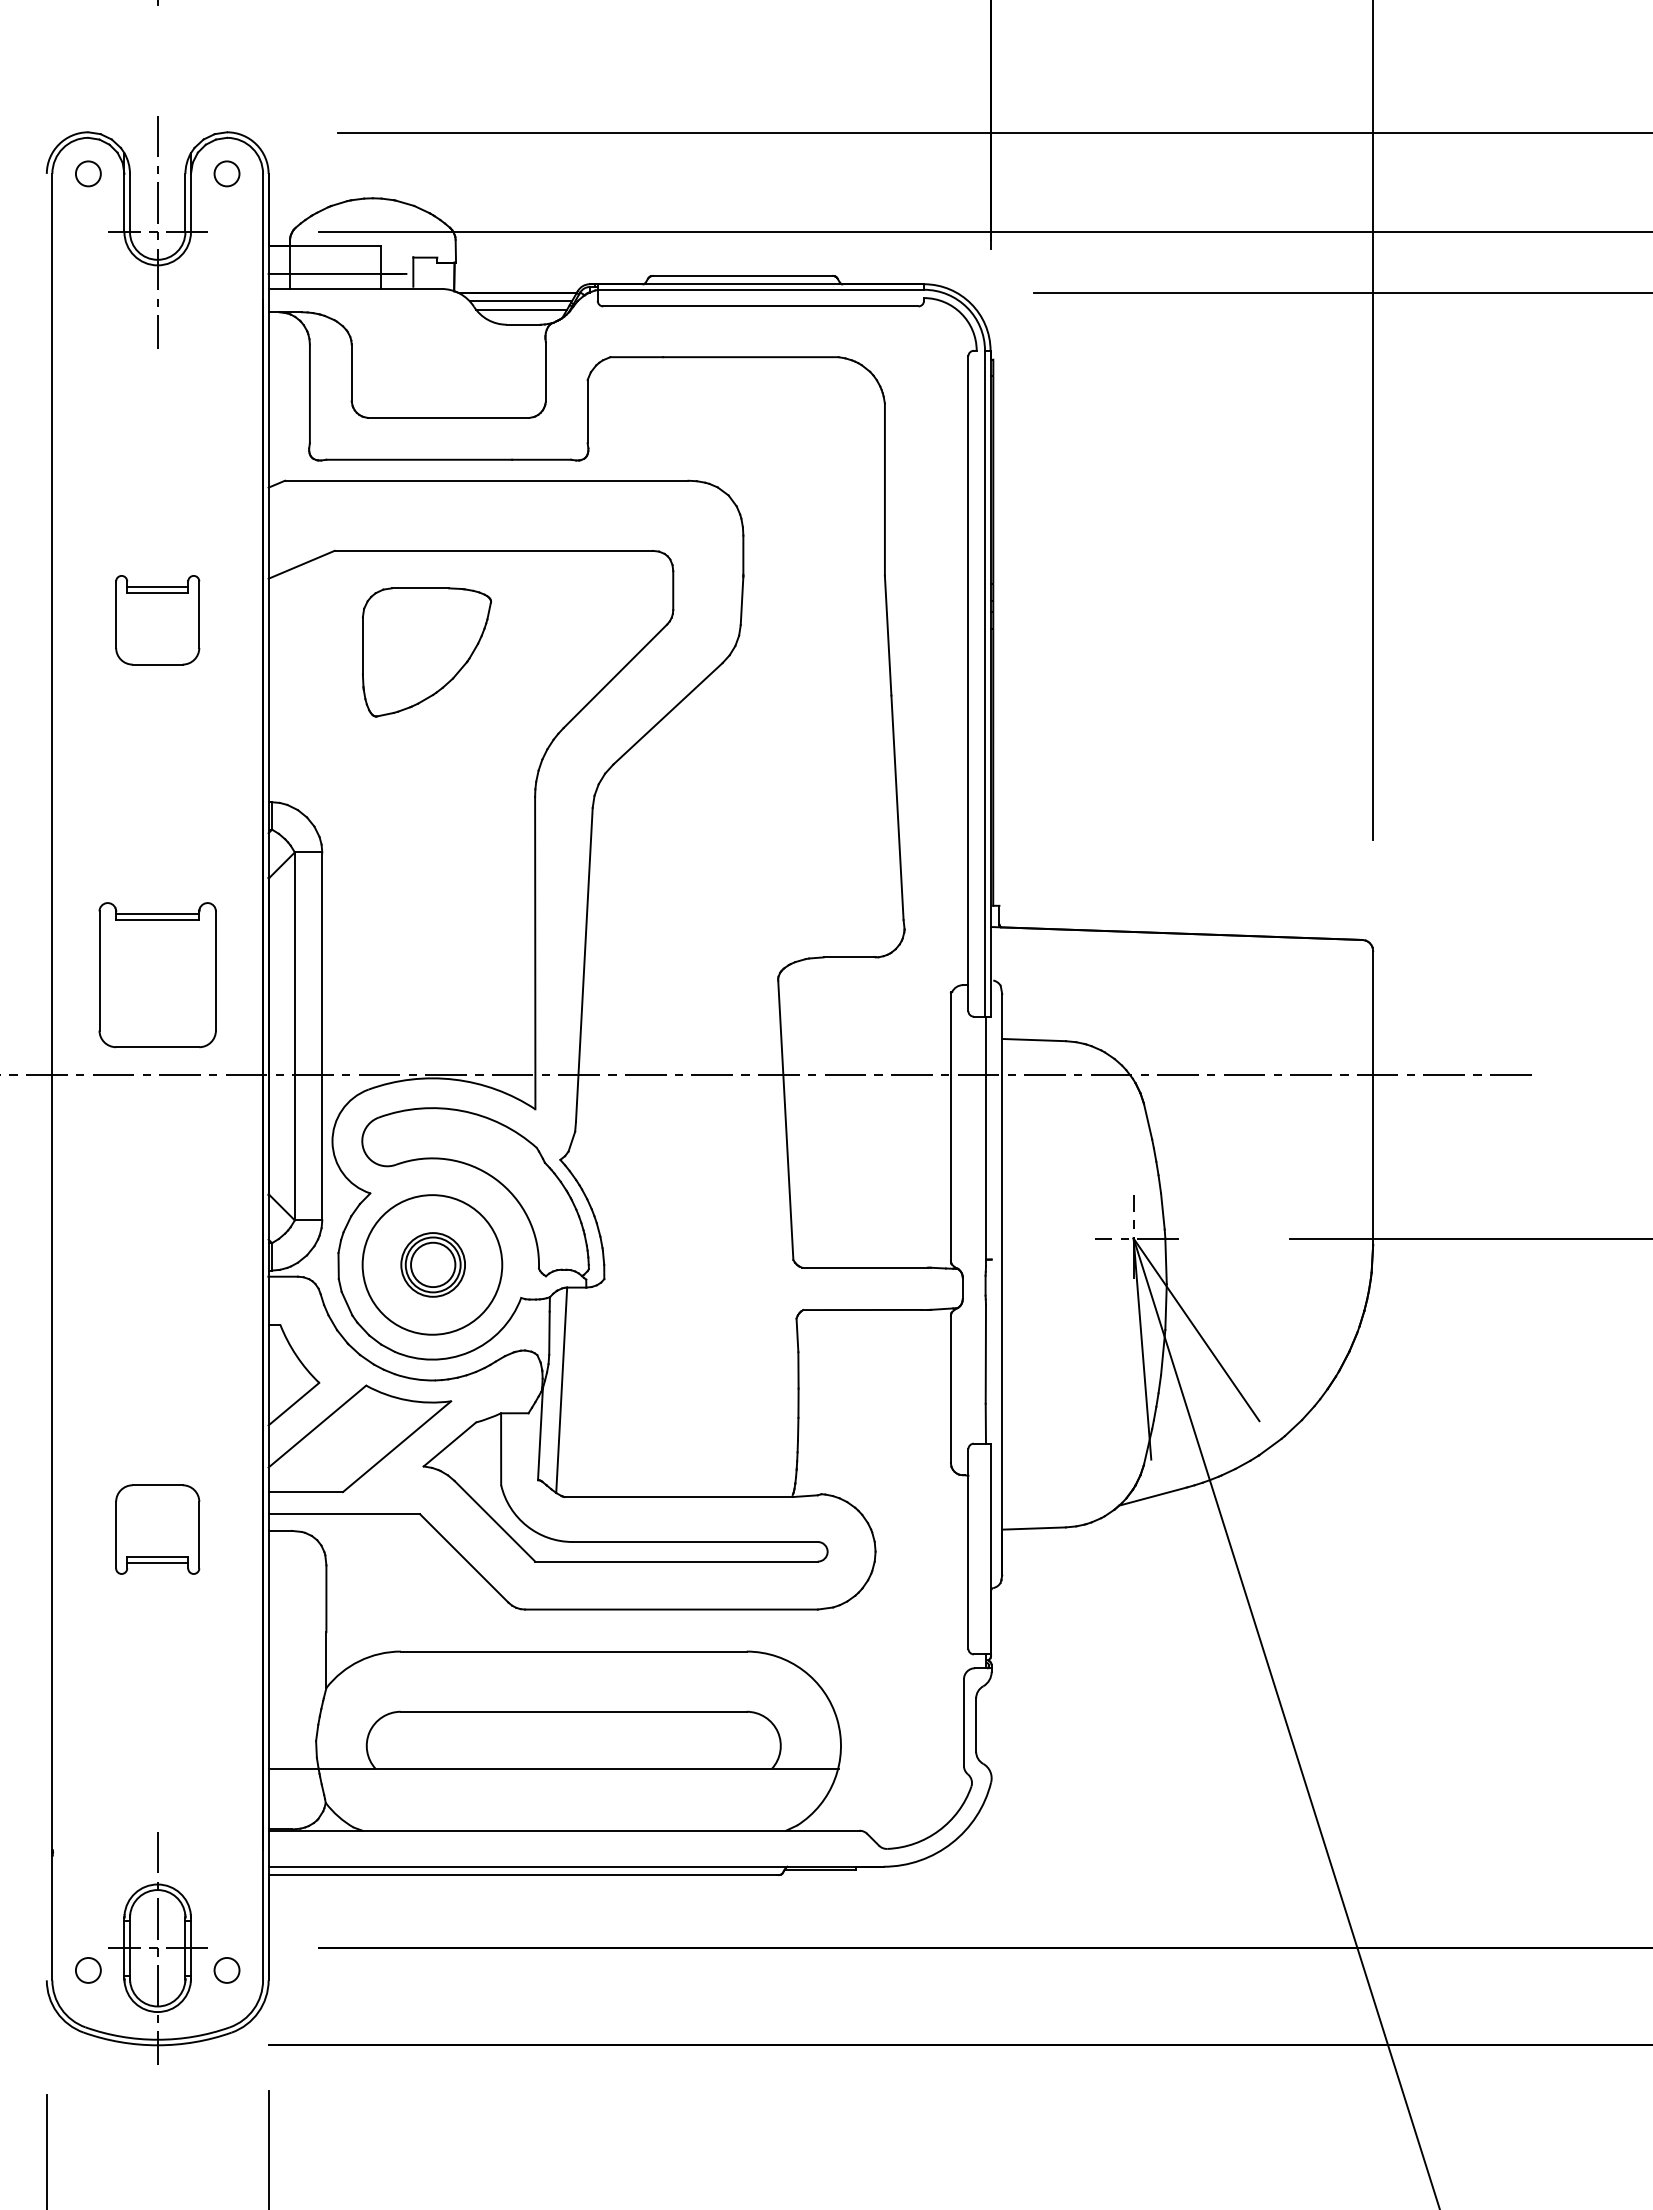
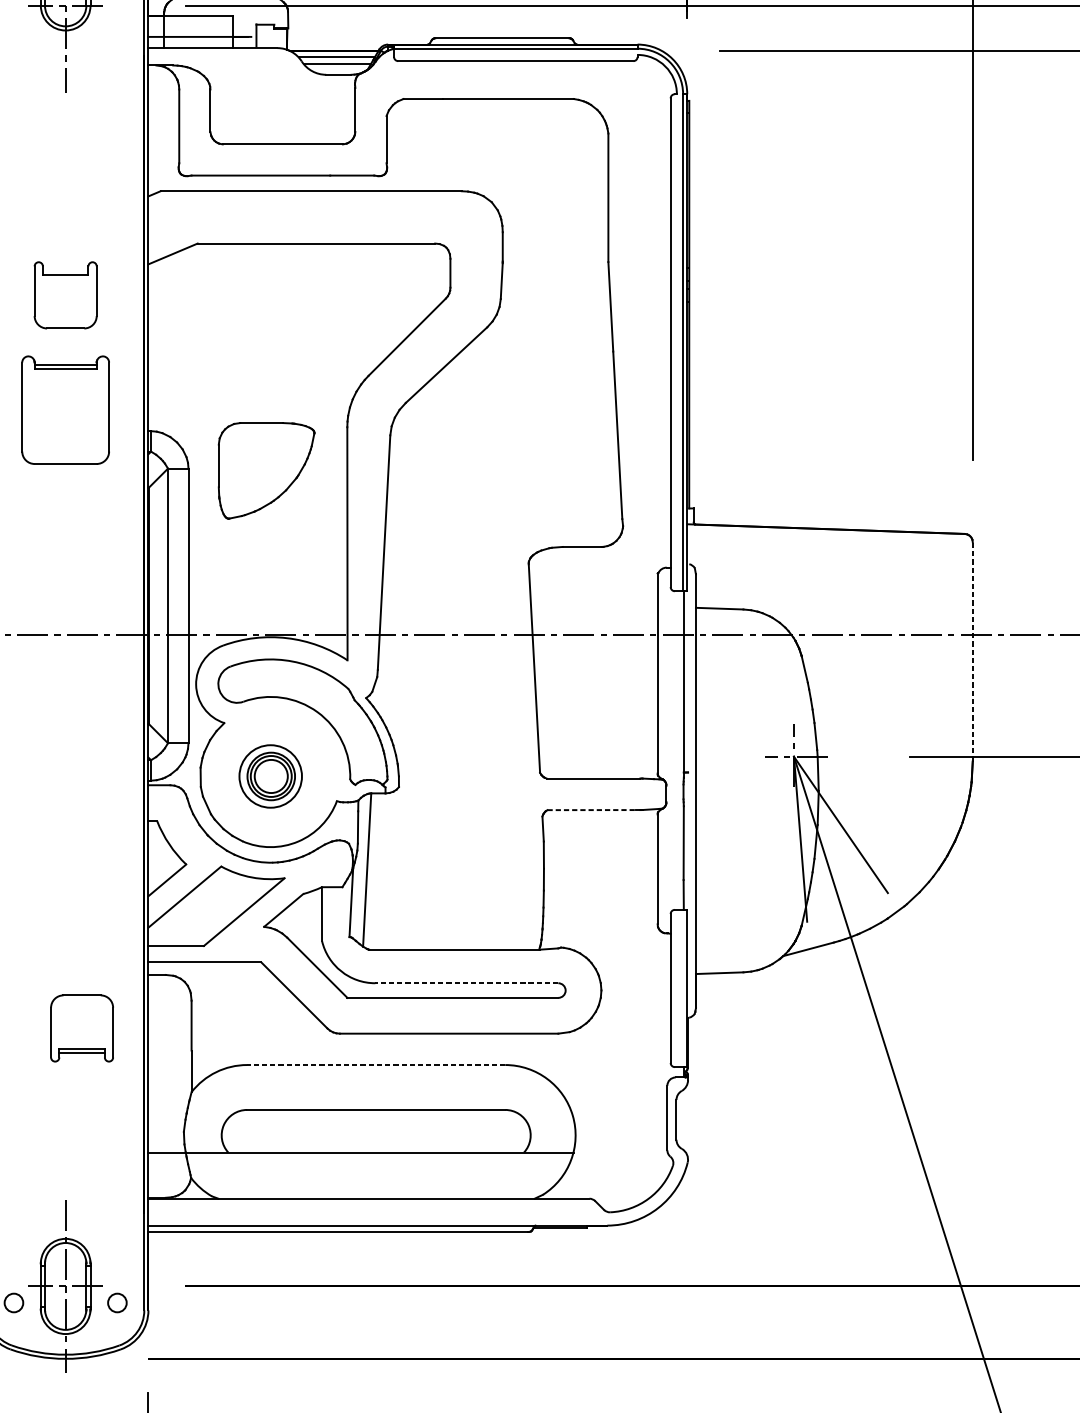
line: (157, 587) -> (65, 270), removed
part: (426, 652) -> (266, 470), moved
part: (157, 975) -> (65, 410), moved
line: (1373, 1098) -> (973, 652), solid -> dashed
circle: (432, 1264) -> (270, 776), size x0.6
line: (863, 1310) -> (592, 810), solid -> dashed
part: (157, 1529) -> (81, 1028), moved
line: (695, 1542) -> (467, 983), solid -> dashed
line: (573, 1651) -> (375, 1064), solid -> dashed

